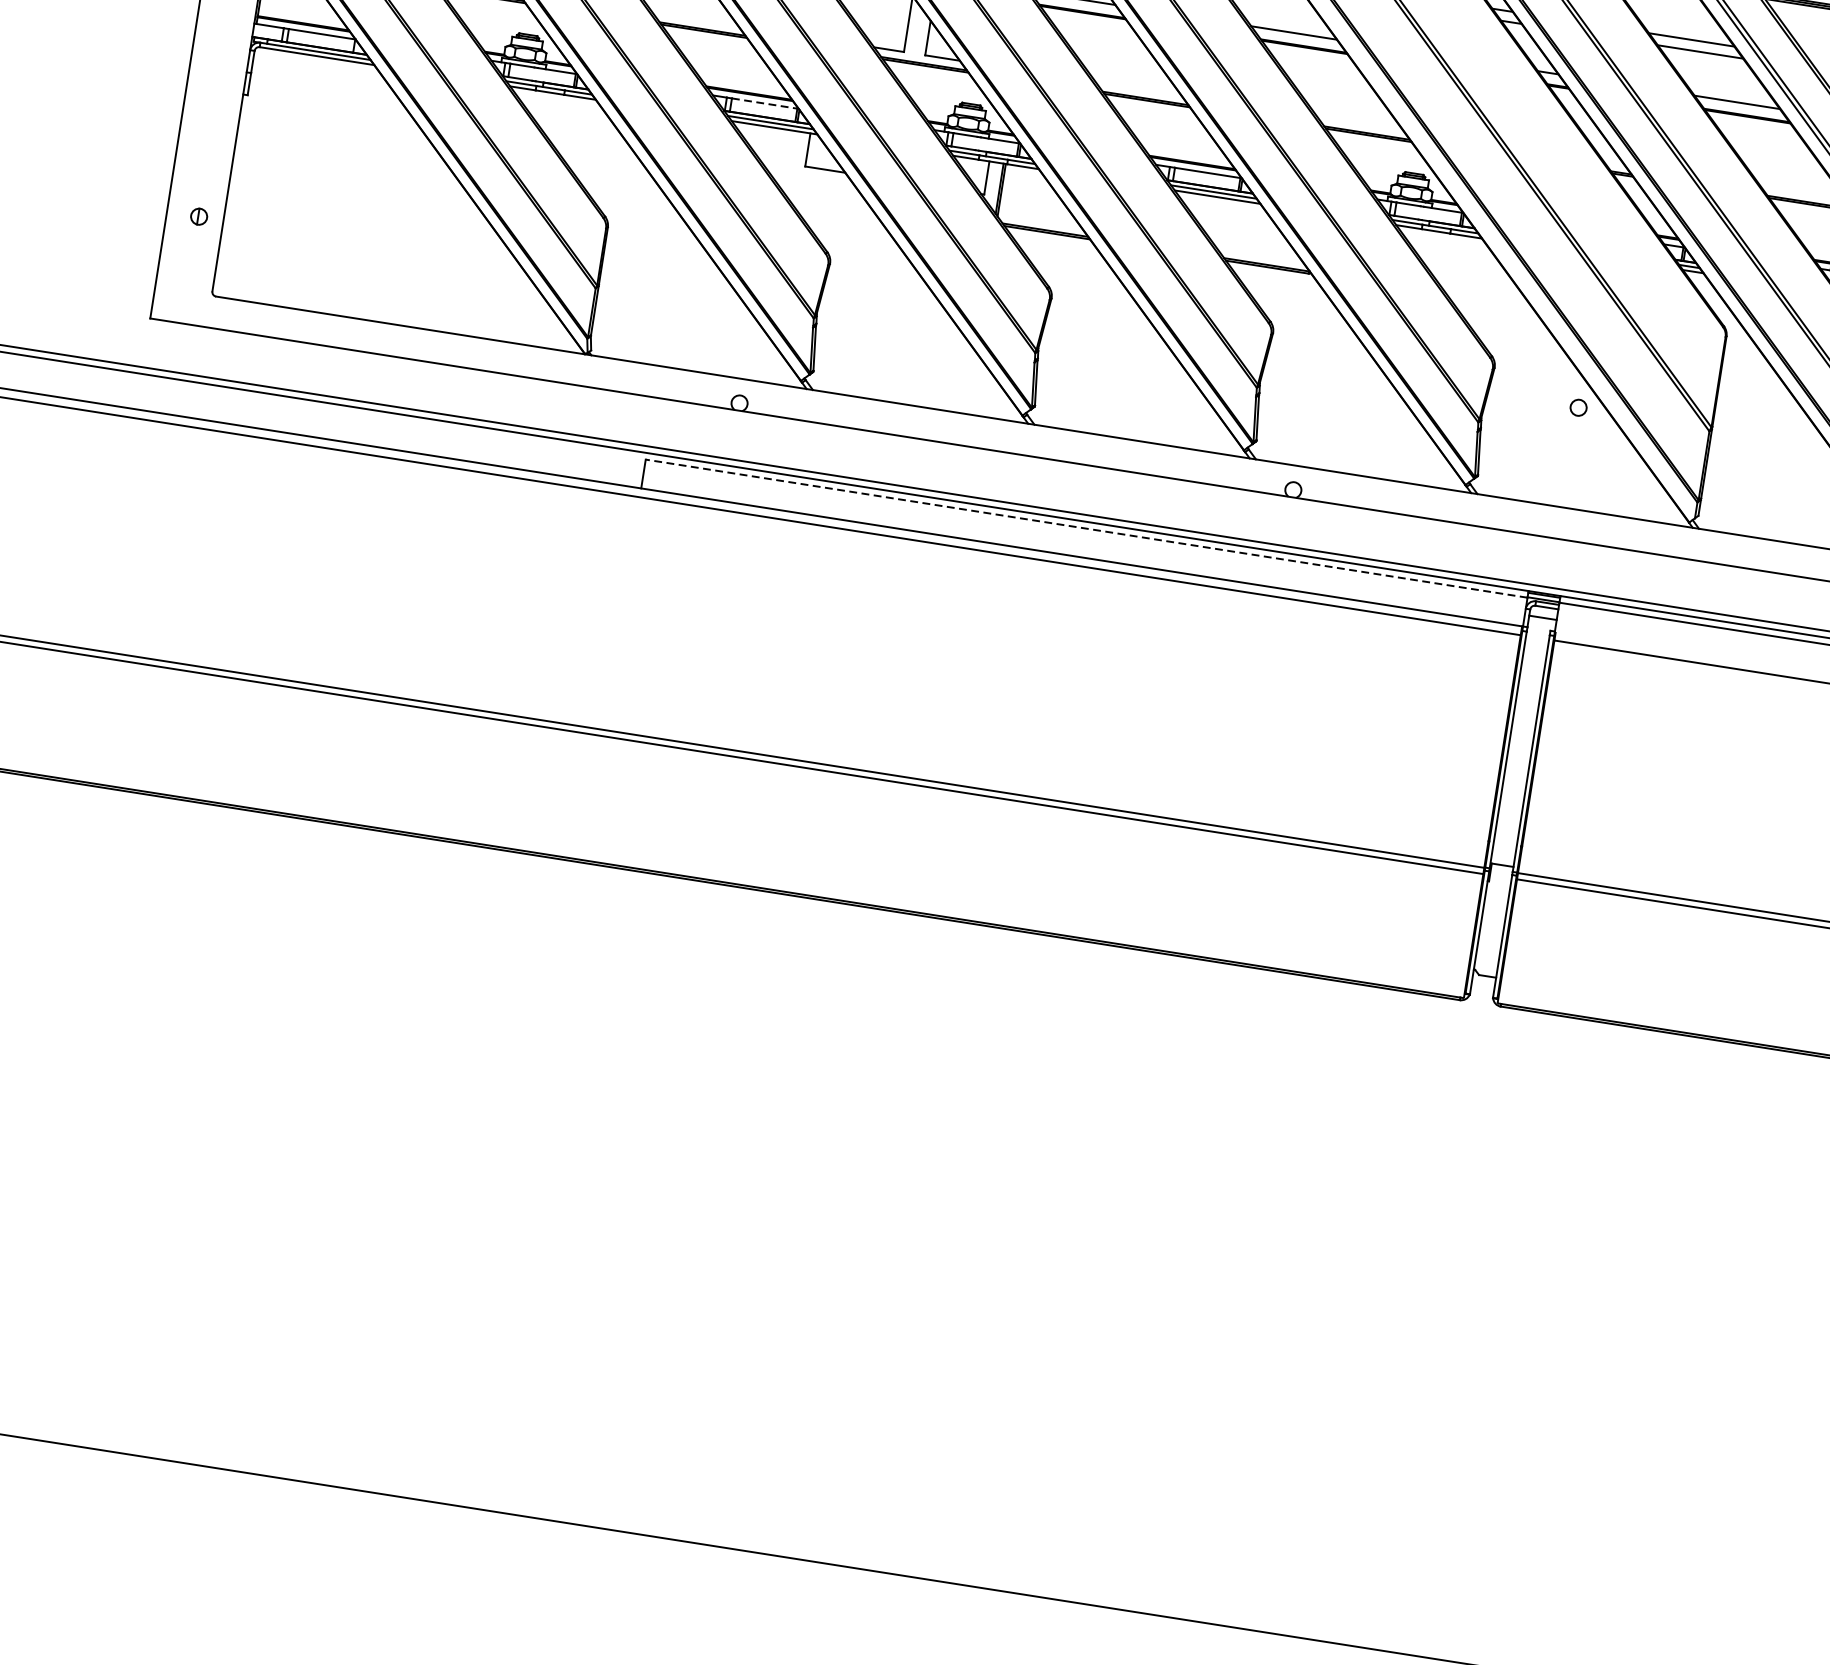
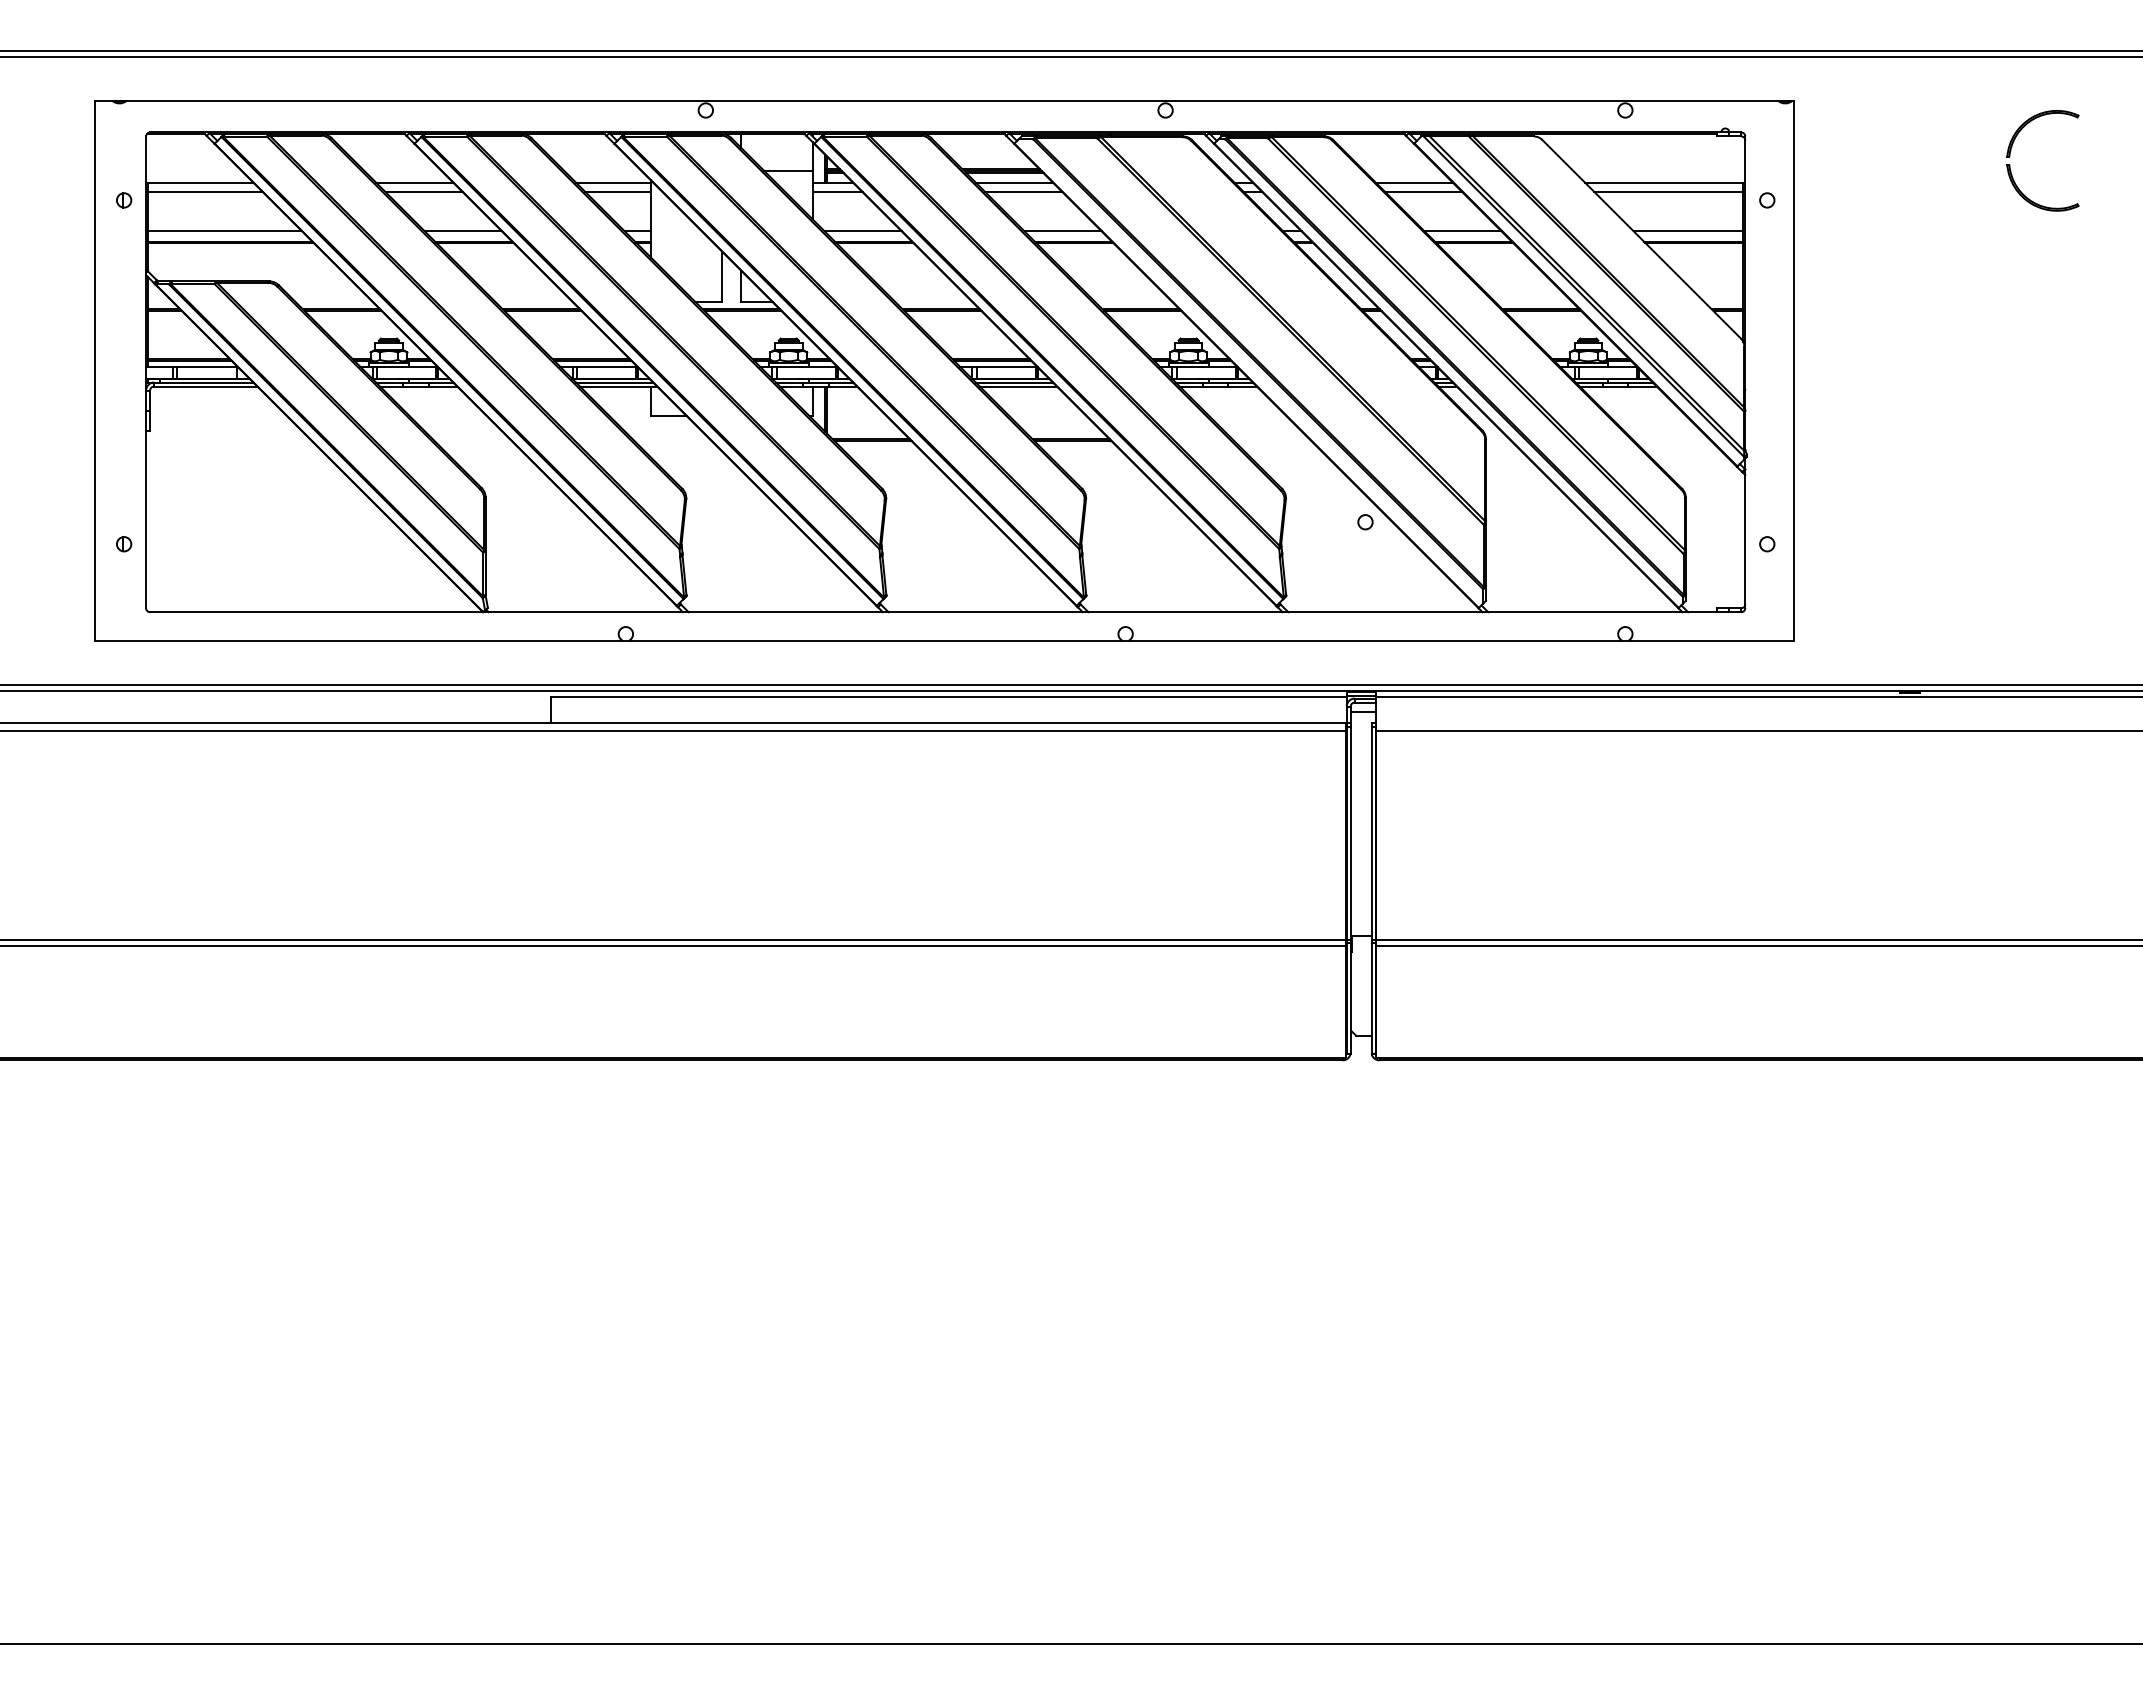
line: (764, 103) -> (606, 366), dashed -> solid
line: (1086, 528) -> (948, 696), dashed -> solid

